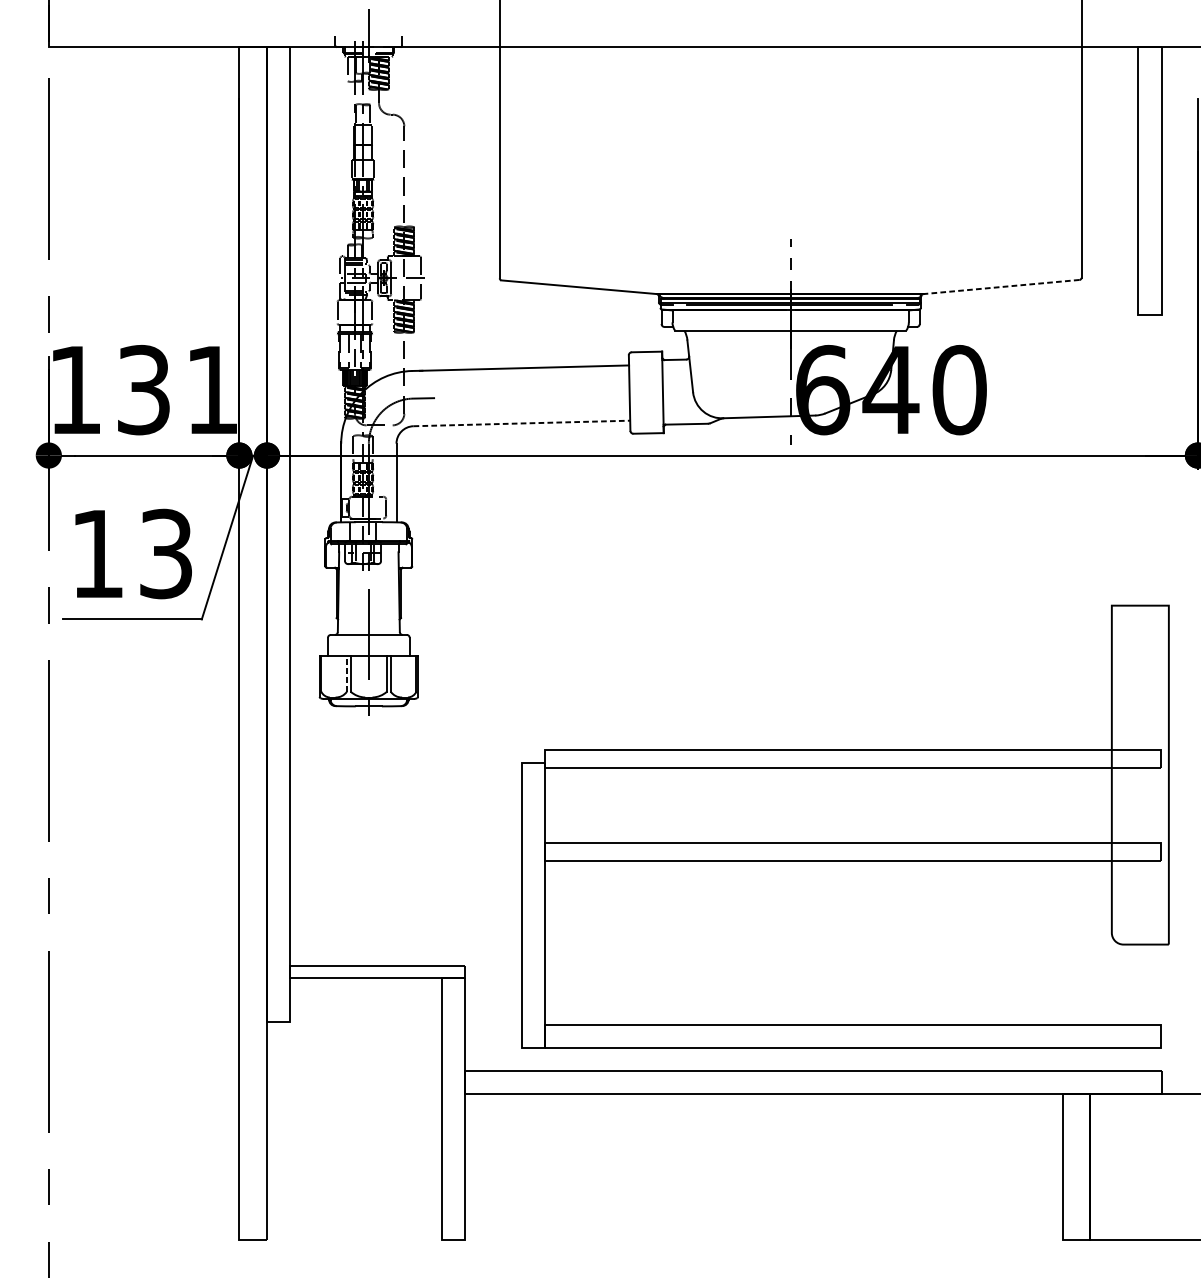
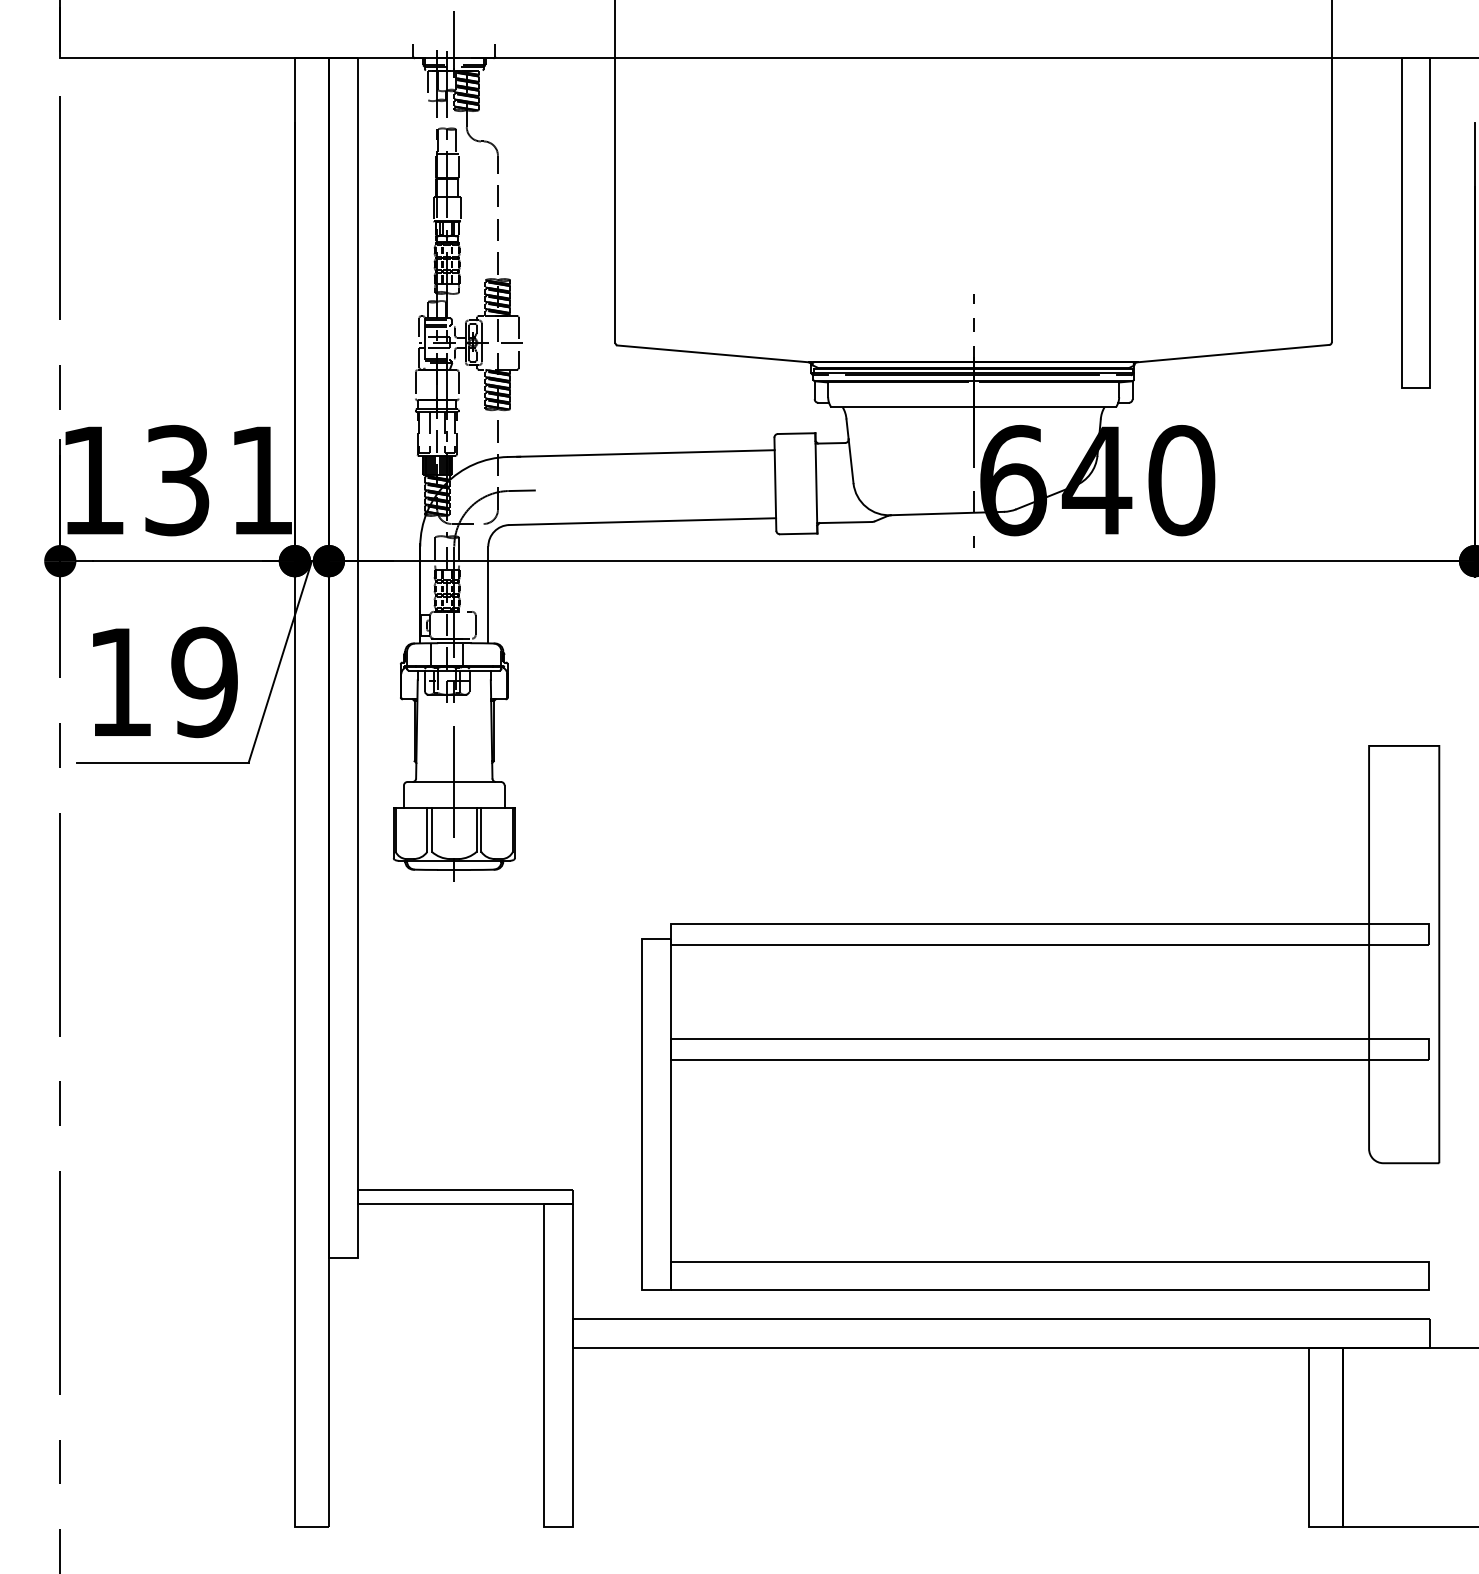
line: (1000, 286) -> (1232, 353), dashed -> solid
line: (522, 423) -> (643, 521), dashed -> solid
text: (165, 553) -> (204, 681), 13 -> 19
line: (347, 674) -> (427, 830), dashed -> solid

